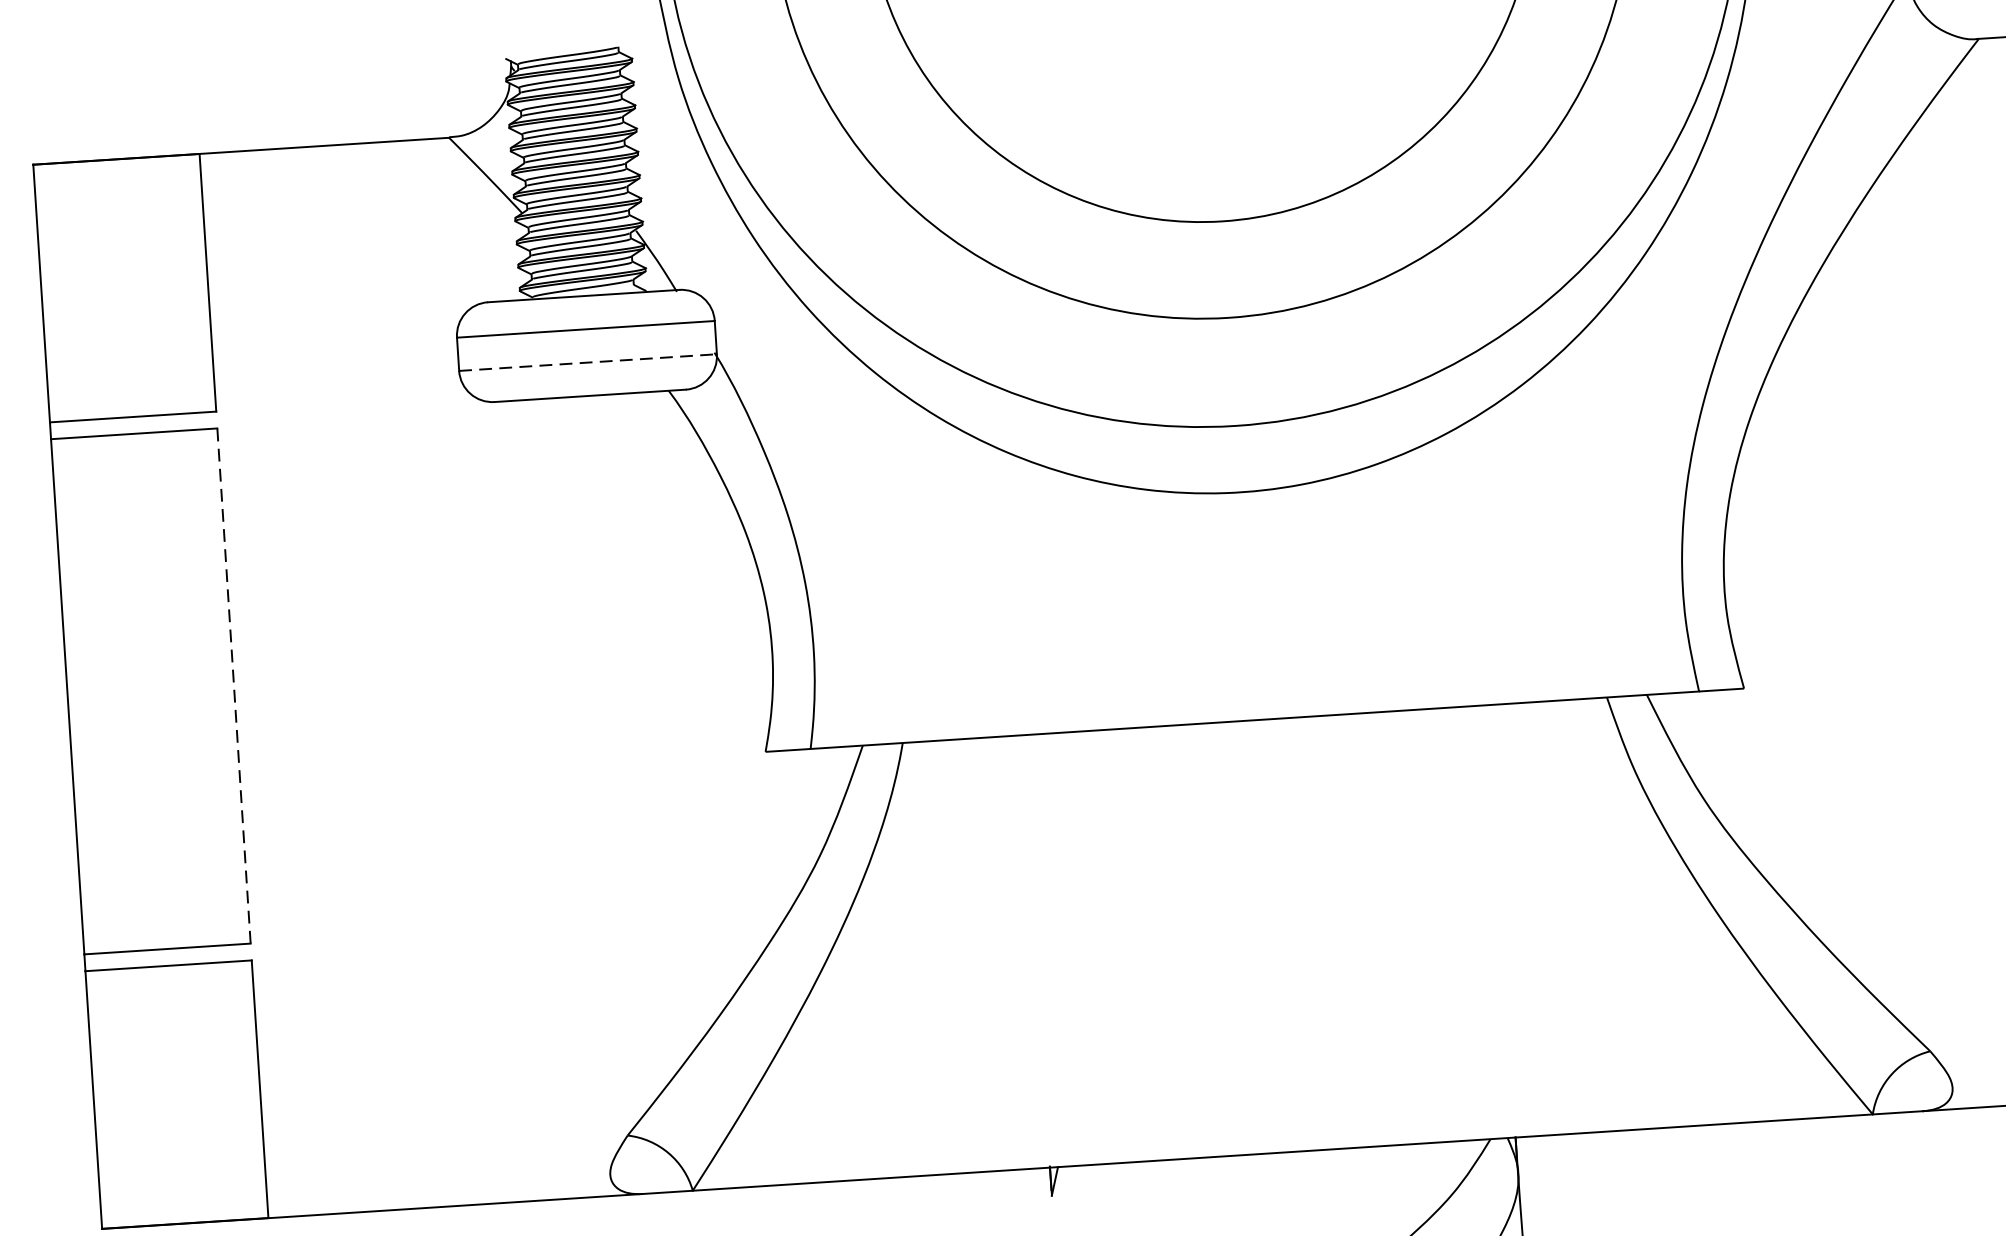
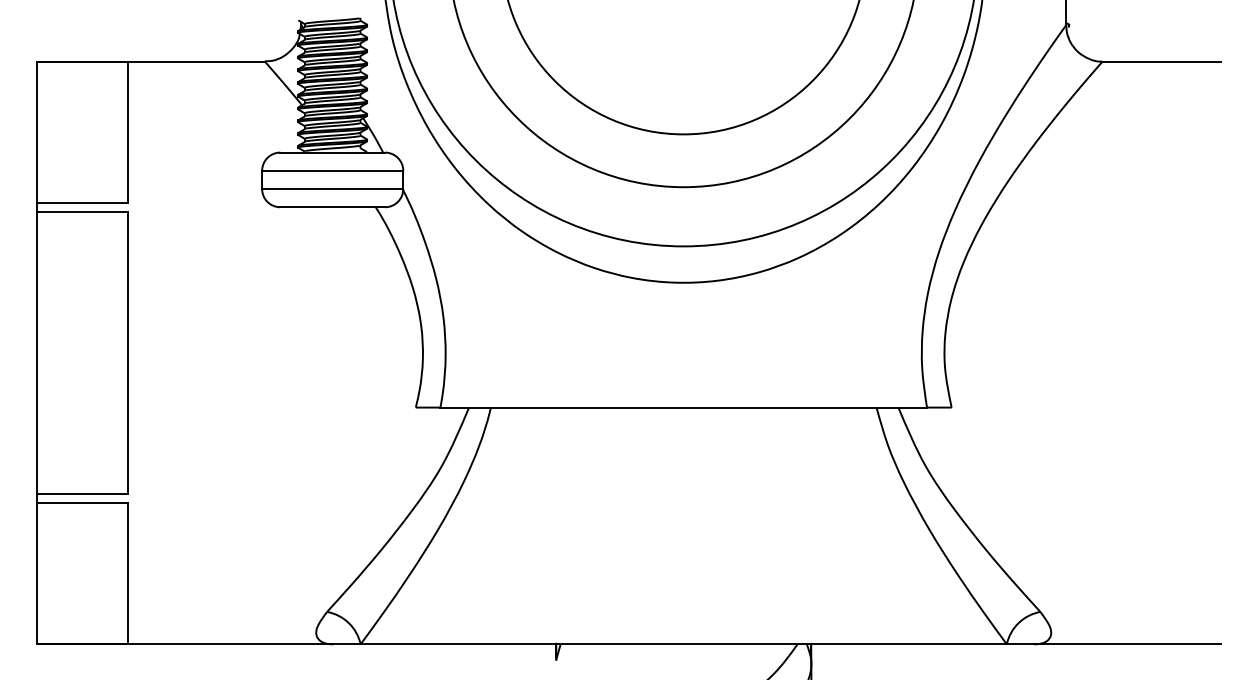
line: (587, 363) -> (332, 189), dashed -> solid
line: (234, 685) -> (128, 352), dashed -> solid

